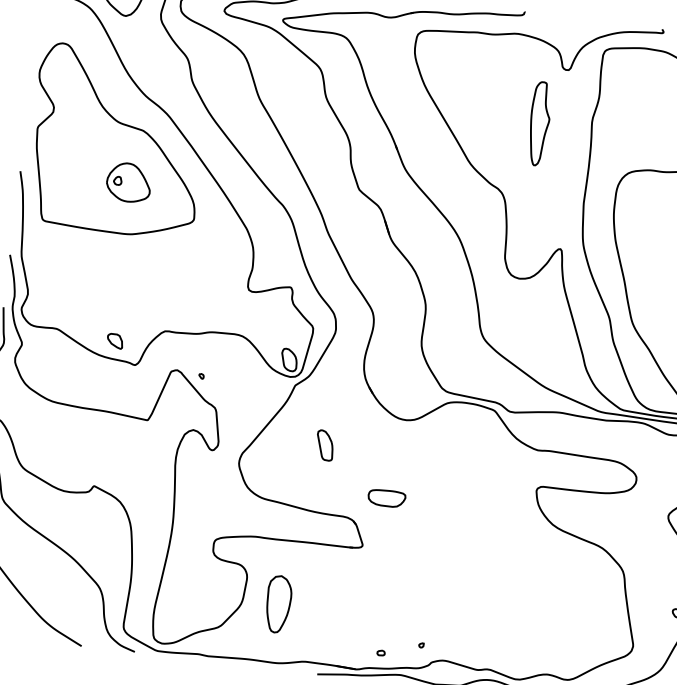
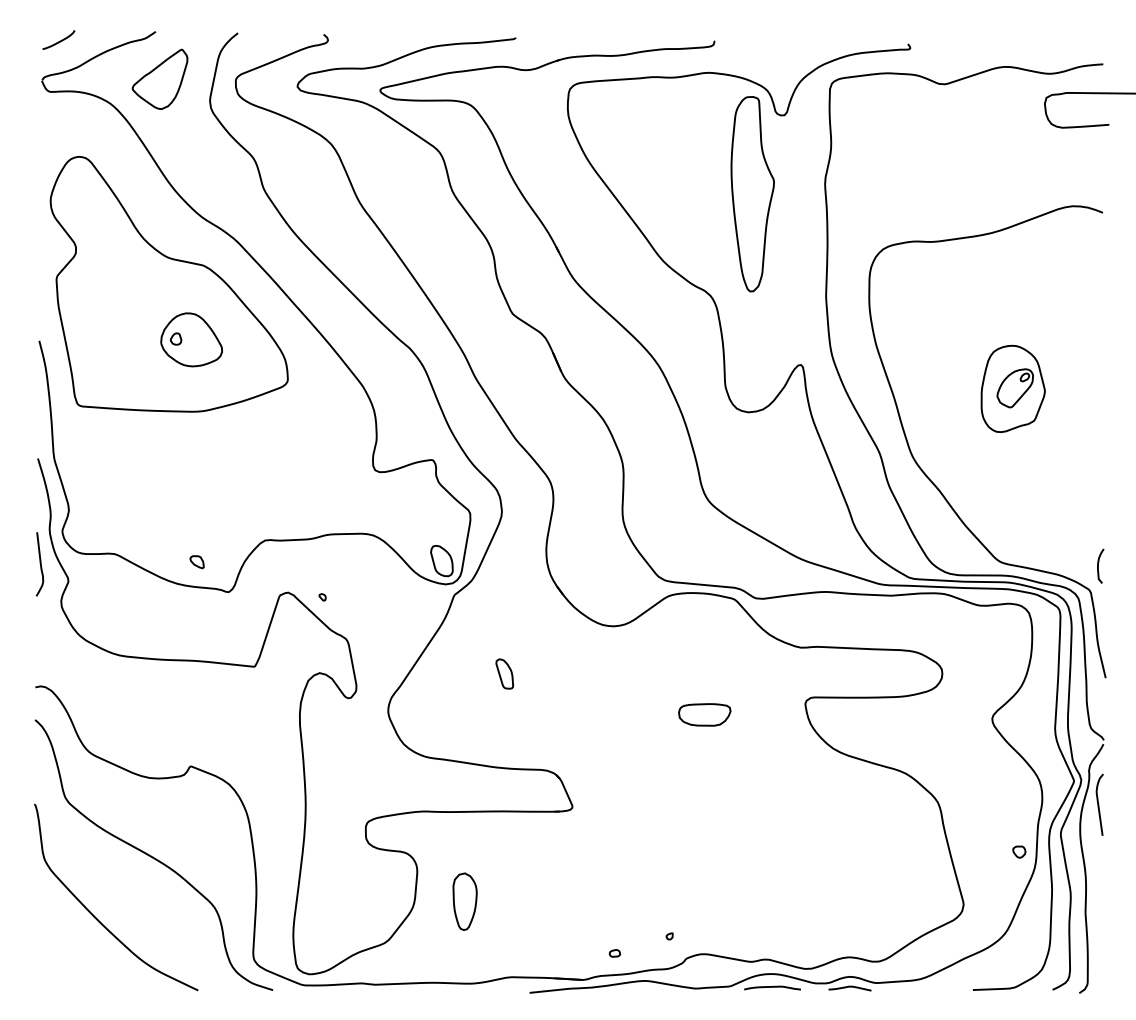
part: (539, 123) -> (752, 194), size x1.67
part: (114, 341) -> (196, 562), size x0.62
part: (324, 445) -> (504, 673), size x0.71
part: (386, 498) -> (704, 714), moved
part: (278, 604) -> (464, 901), size x0.71

